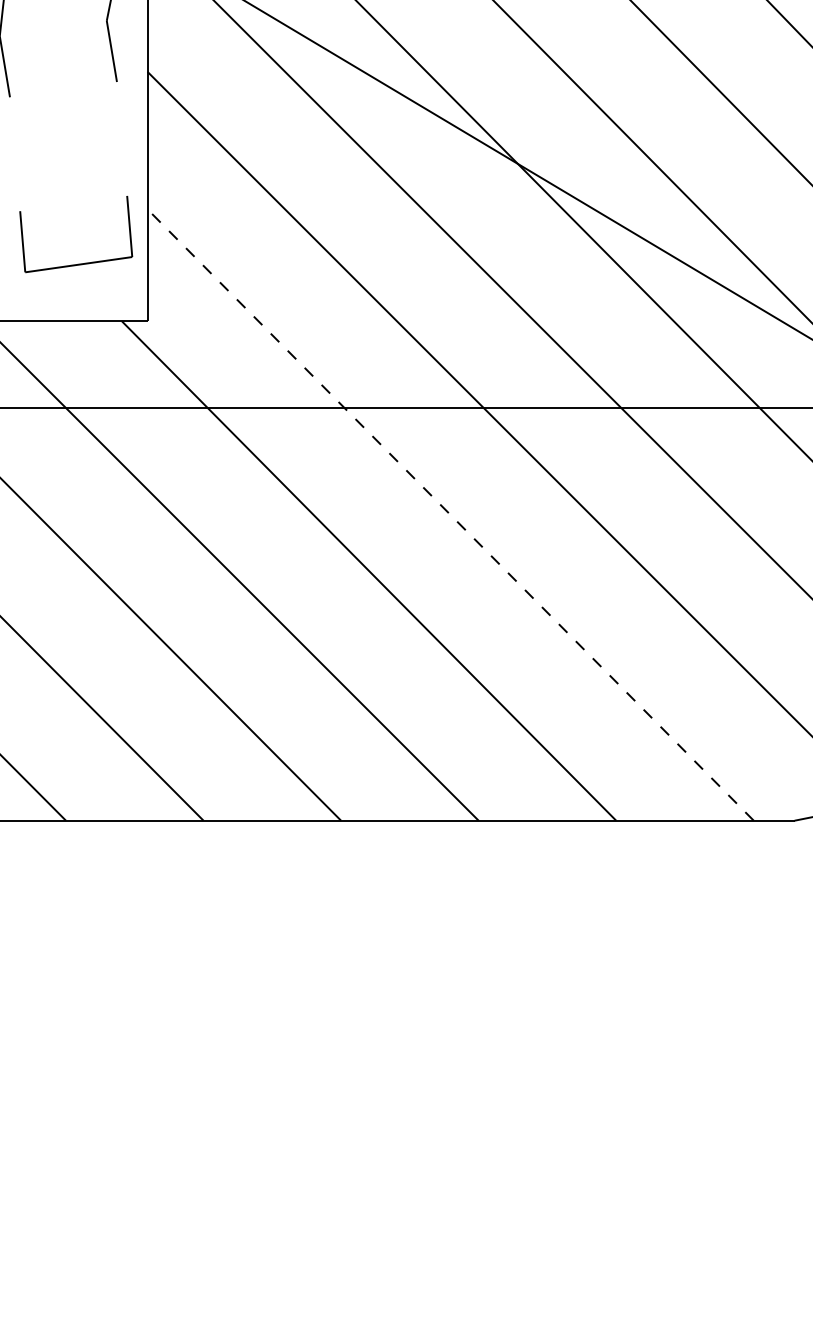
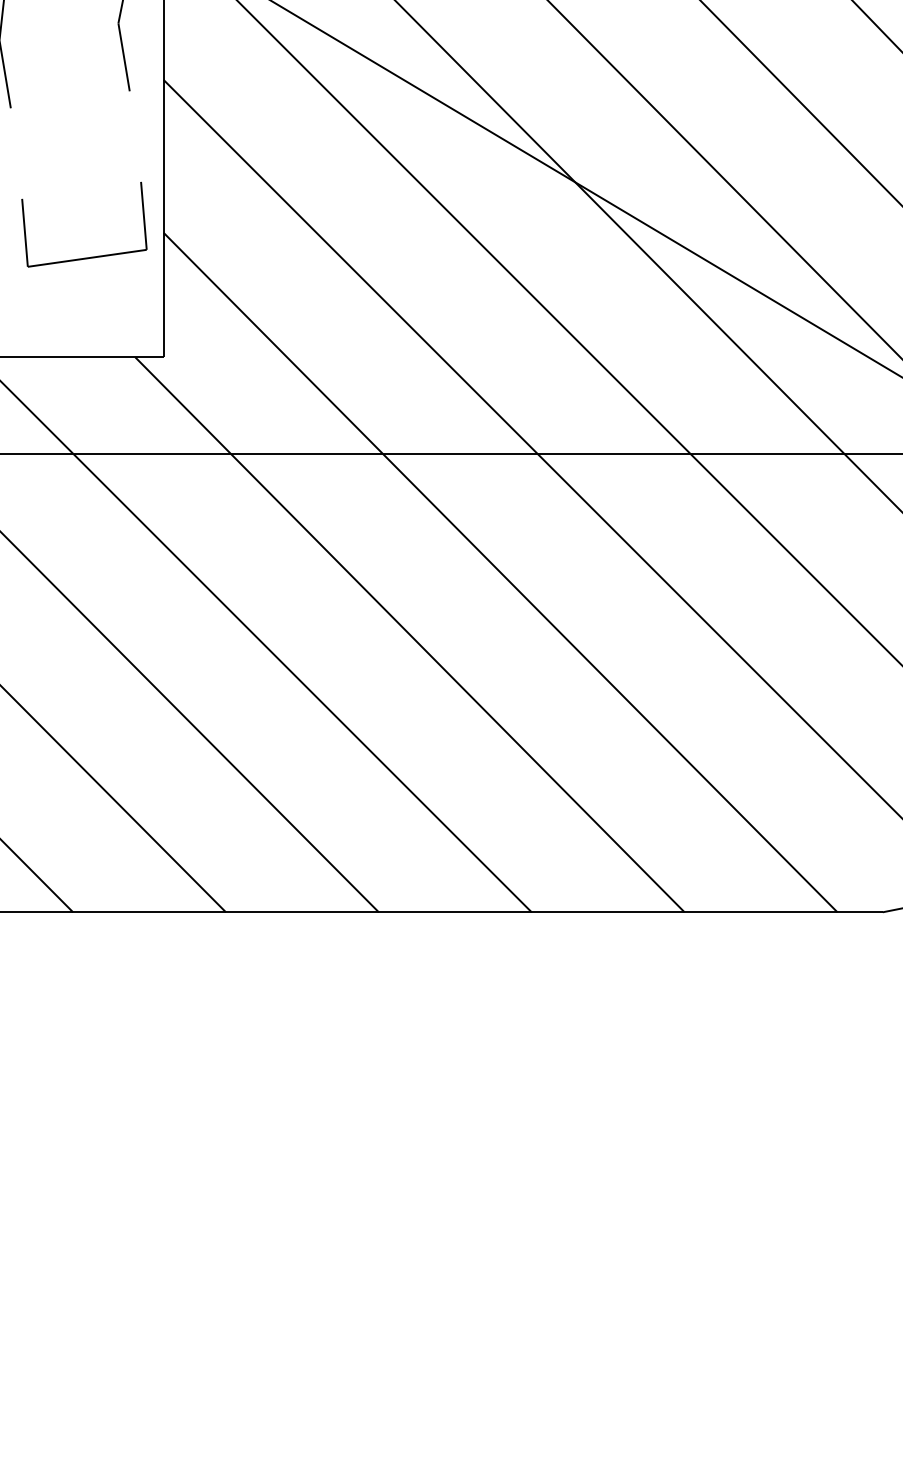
part: (82, 263) -> (91, 256), moved
line: (450, 514) -> (500, 572), dashed -> solid

